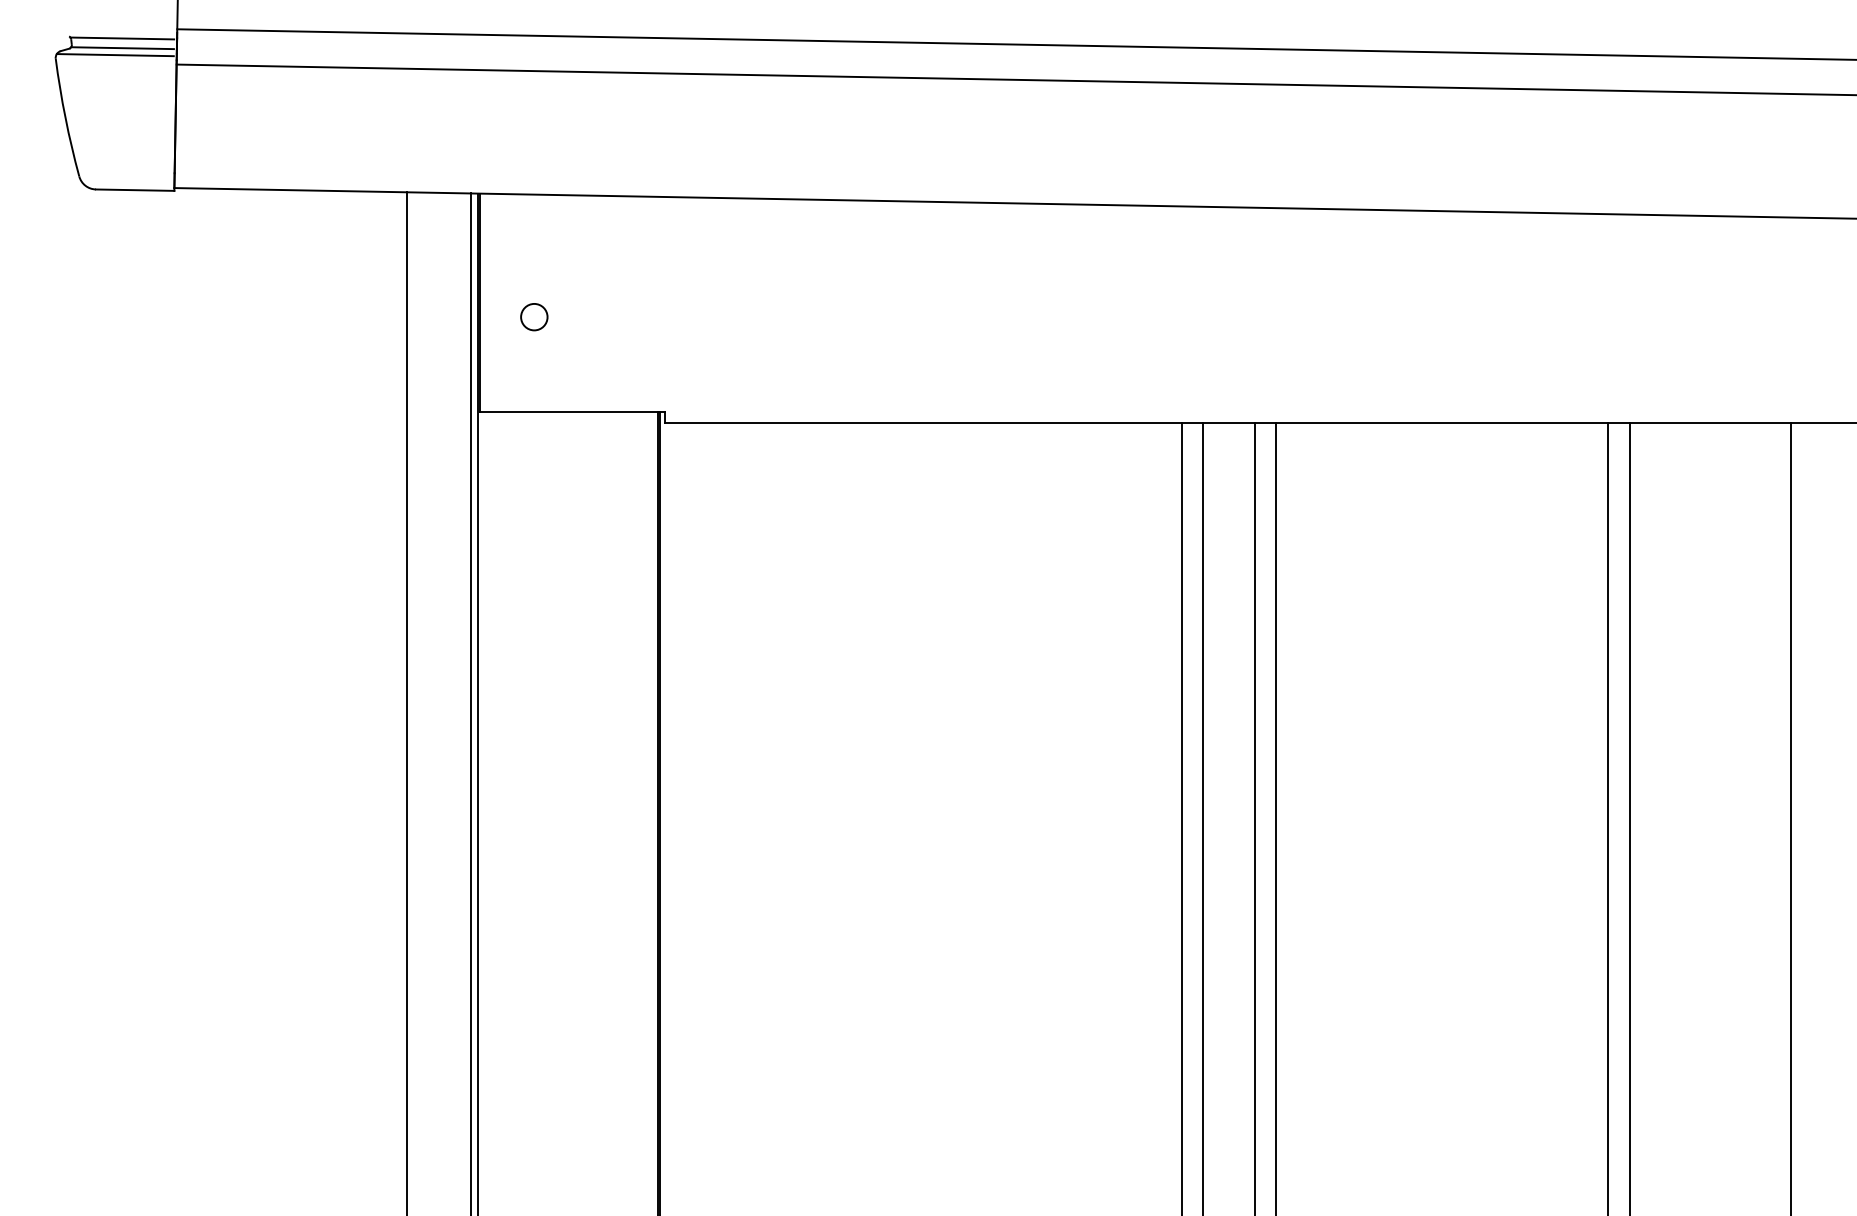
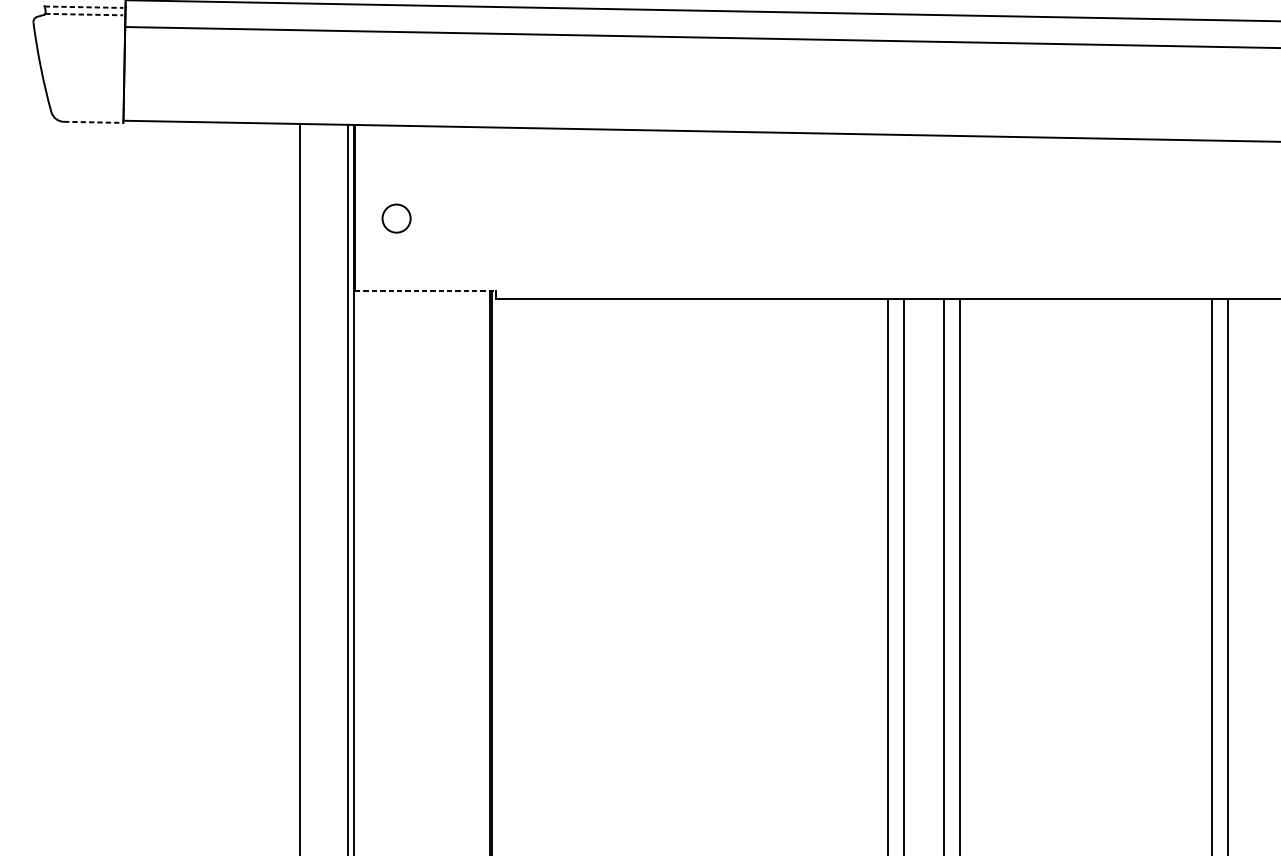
line: (122, 38) -> (84, 7), solid -> dashed
line: (123, 48) -> (84, 14), solid -> dashed
line: (114, 55) -> (78, 20), removed
line: (135, 190) -> (93, 122), solid -> dashed
circle: (534, 317) -> (396, 218), size x1.4
line: (572, 412) -> (425, 291), solid -> dashed

